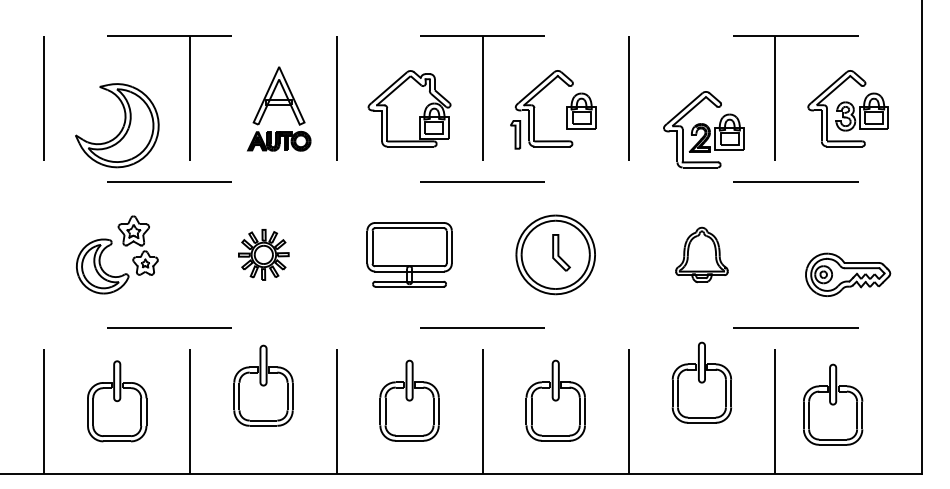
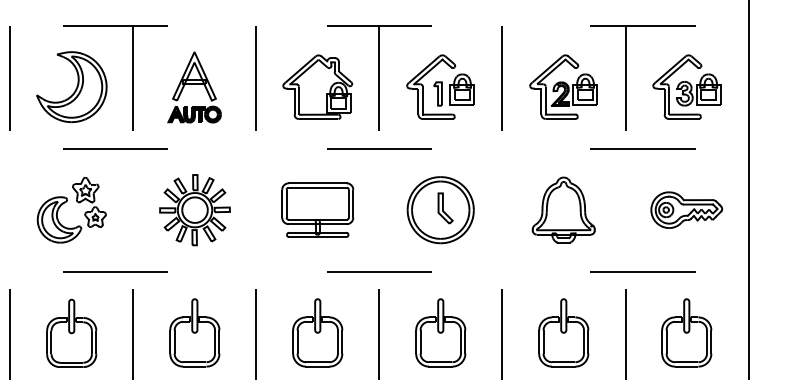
part: (279, 108) -> (194, 86), moved
part: (117, 125) -> (71, 86), moved
part: (703, 129) -> (563, 86), moved
part: (515, 134) -> (438, 93), moved
part: (263, 254) -> (194, 209), size x1.67
part: (701, 254) -> (563, 209), size x1.43
part: (848, 274) -> (687, 209), moved
part: (701, 382) -> (563, 332), moved
part: (263, 385) -> (194, 332), moved
part: (833, 404) -> (687, 332), moved

